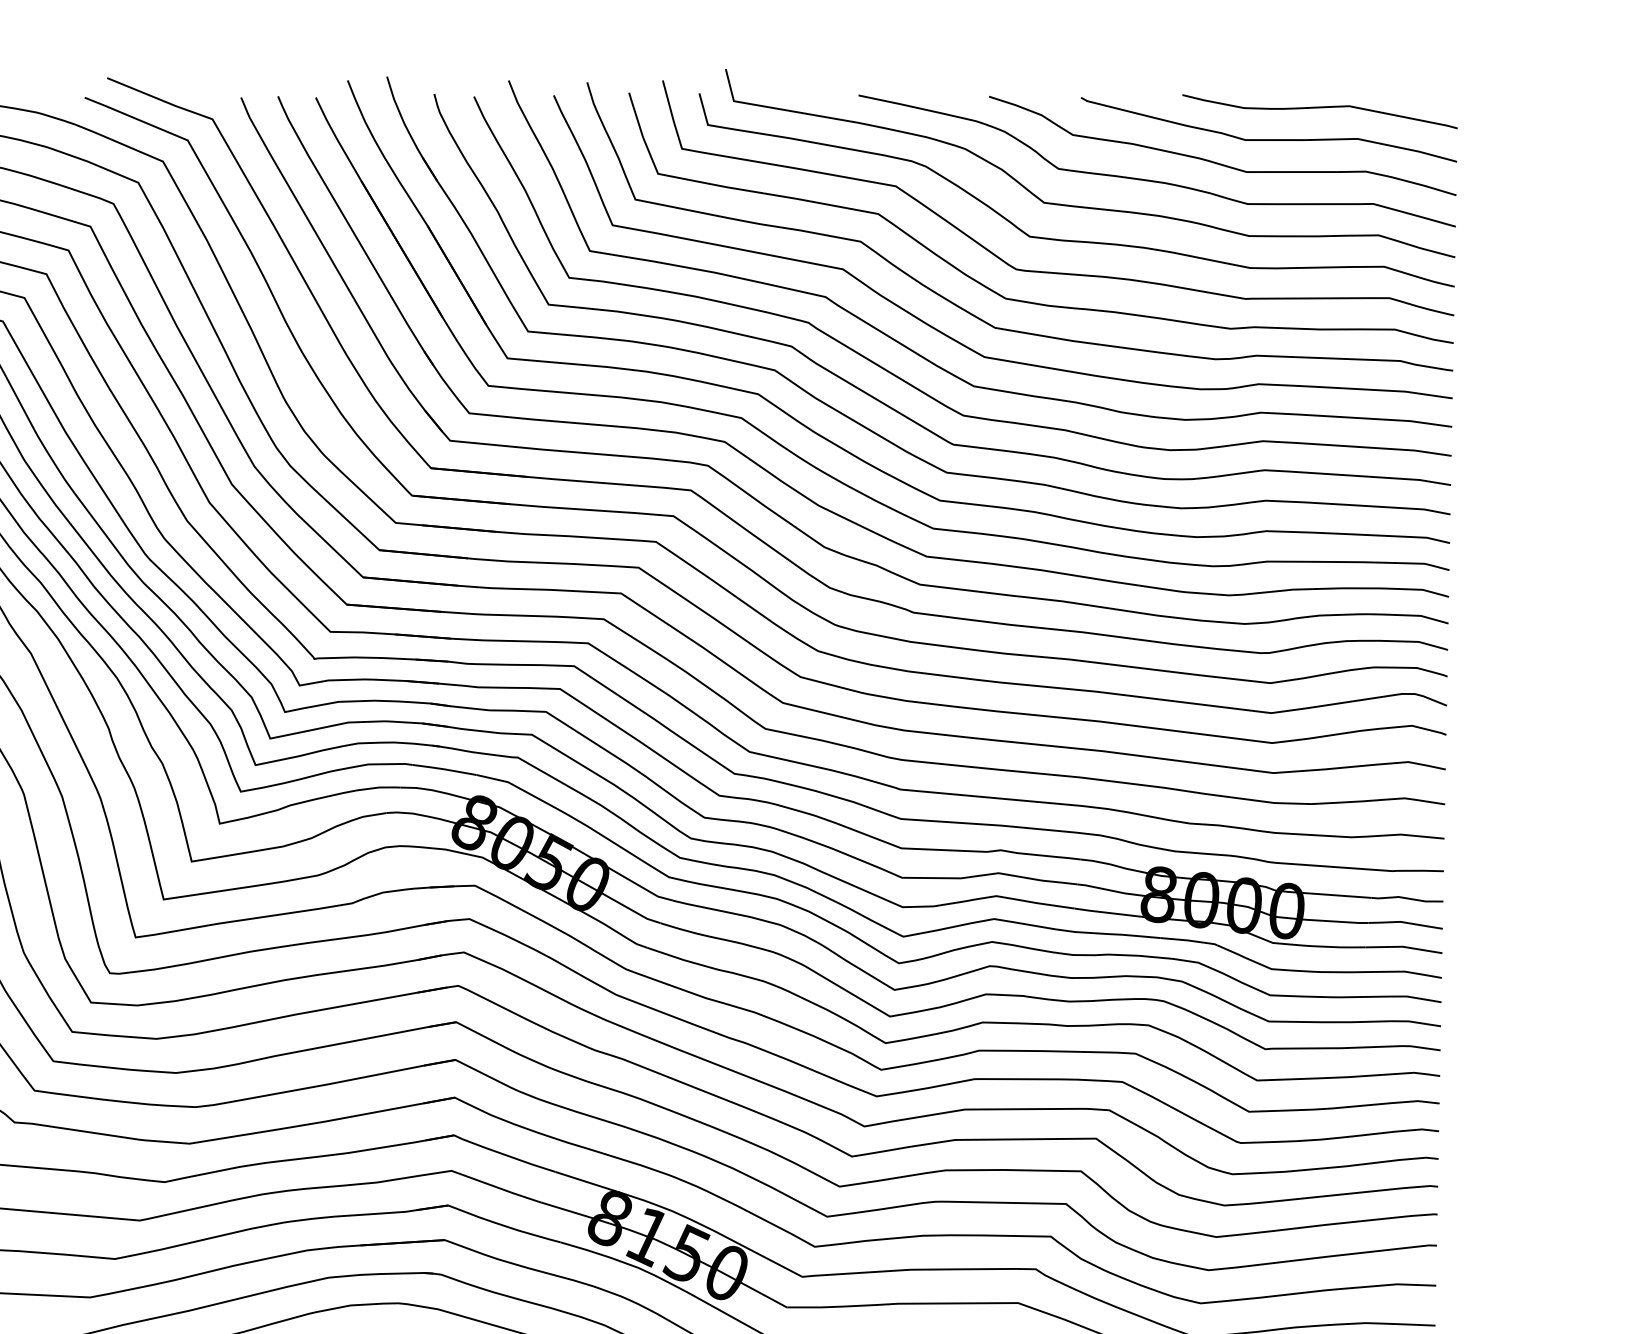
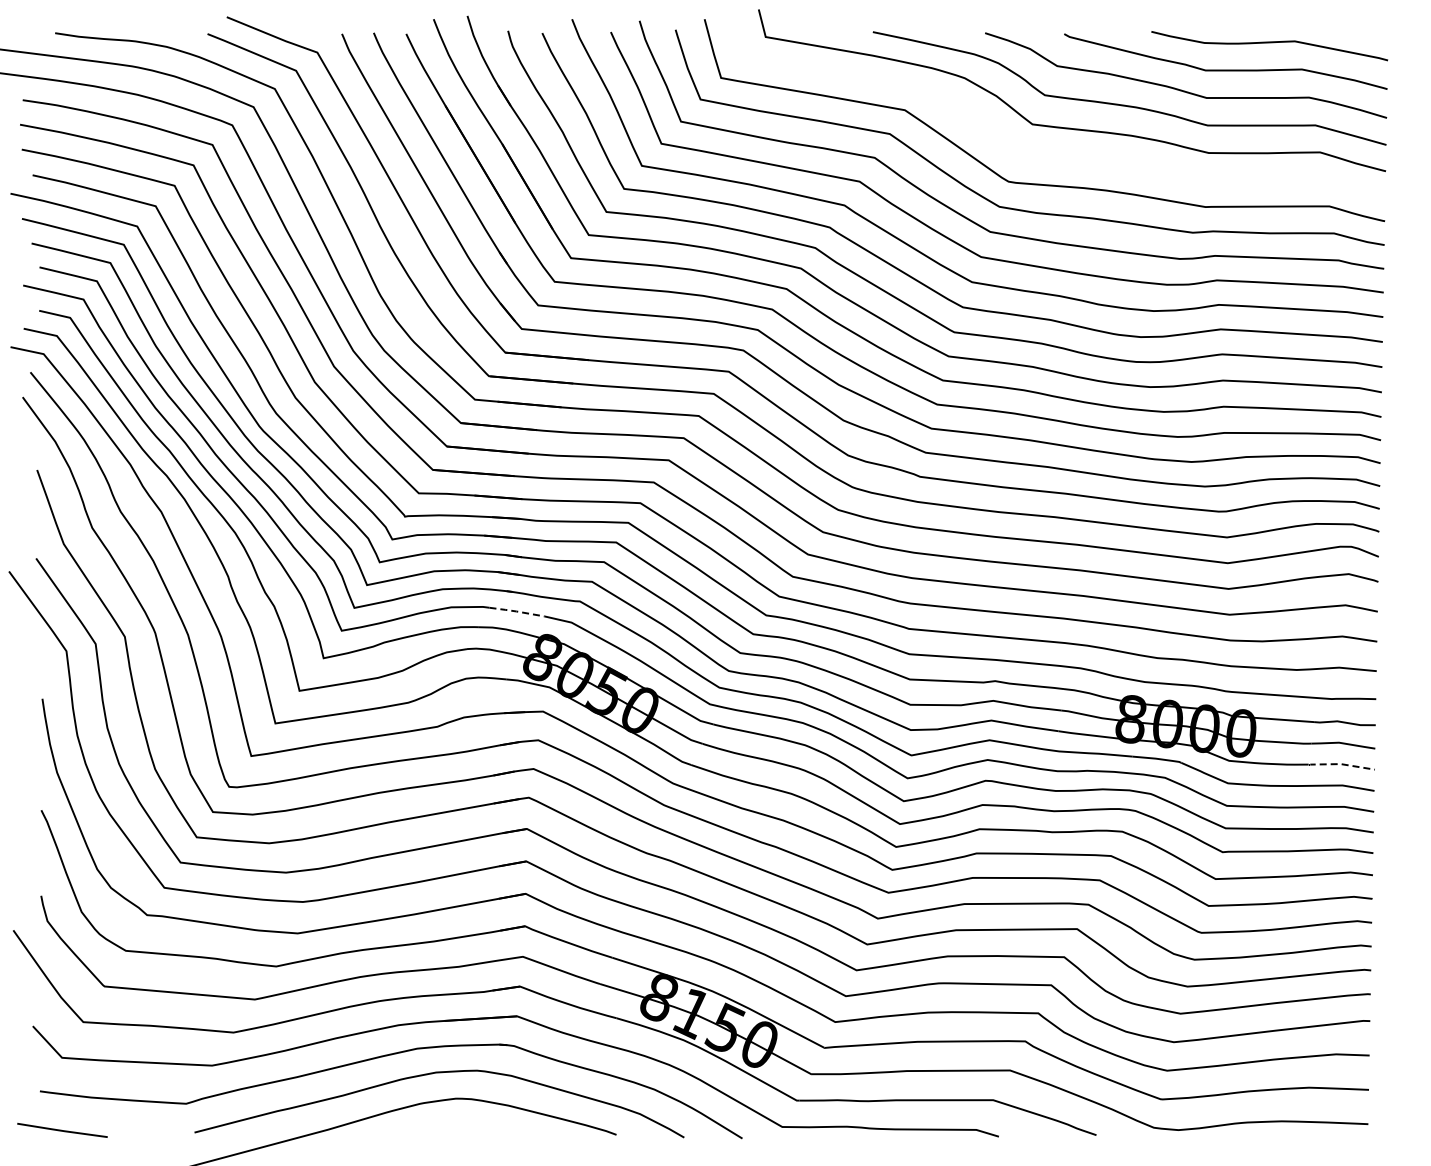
curve: (1076, 240) -> (1060, 156), removed
line: (444, 769) -> (516, 611), solid -> dashed
line: (1402, 947) -> (1340, 764), solid -> dashed

